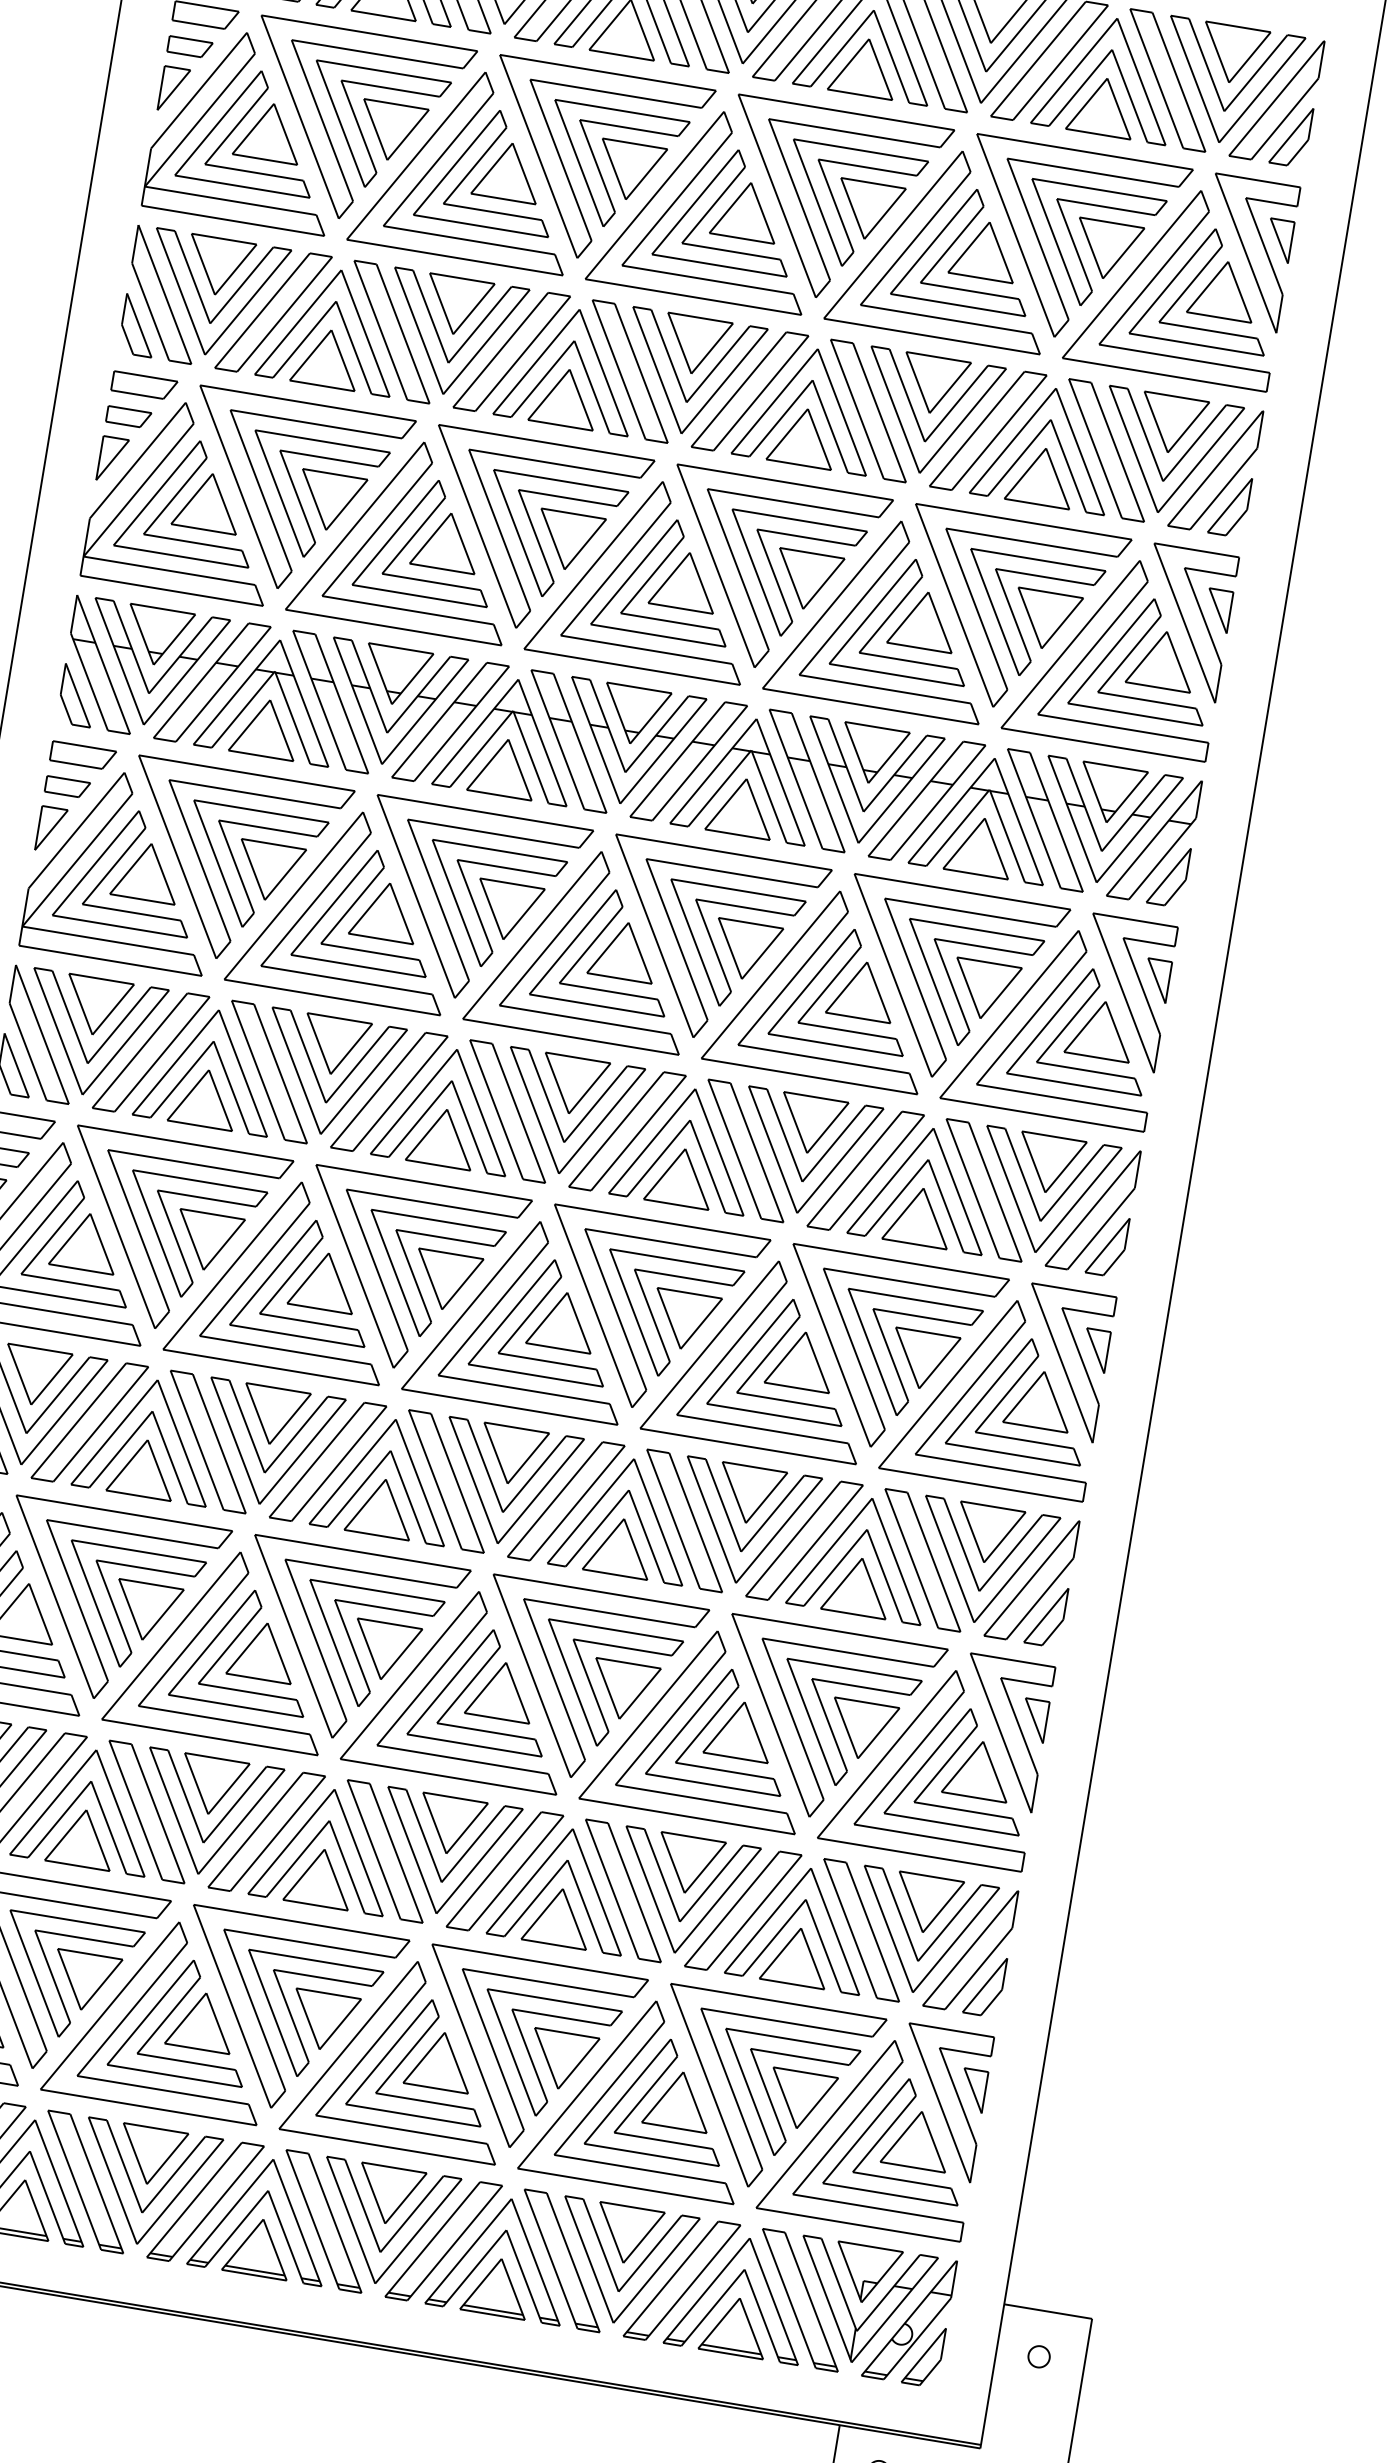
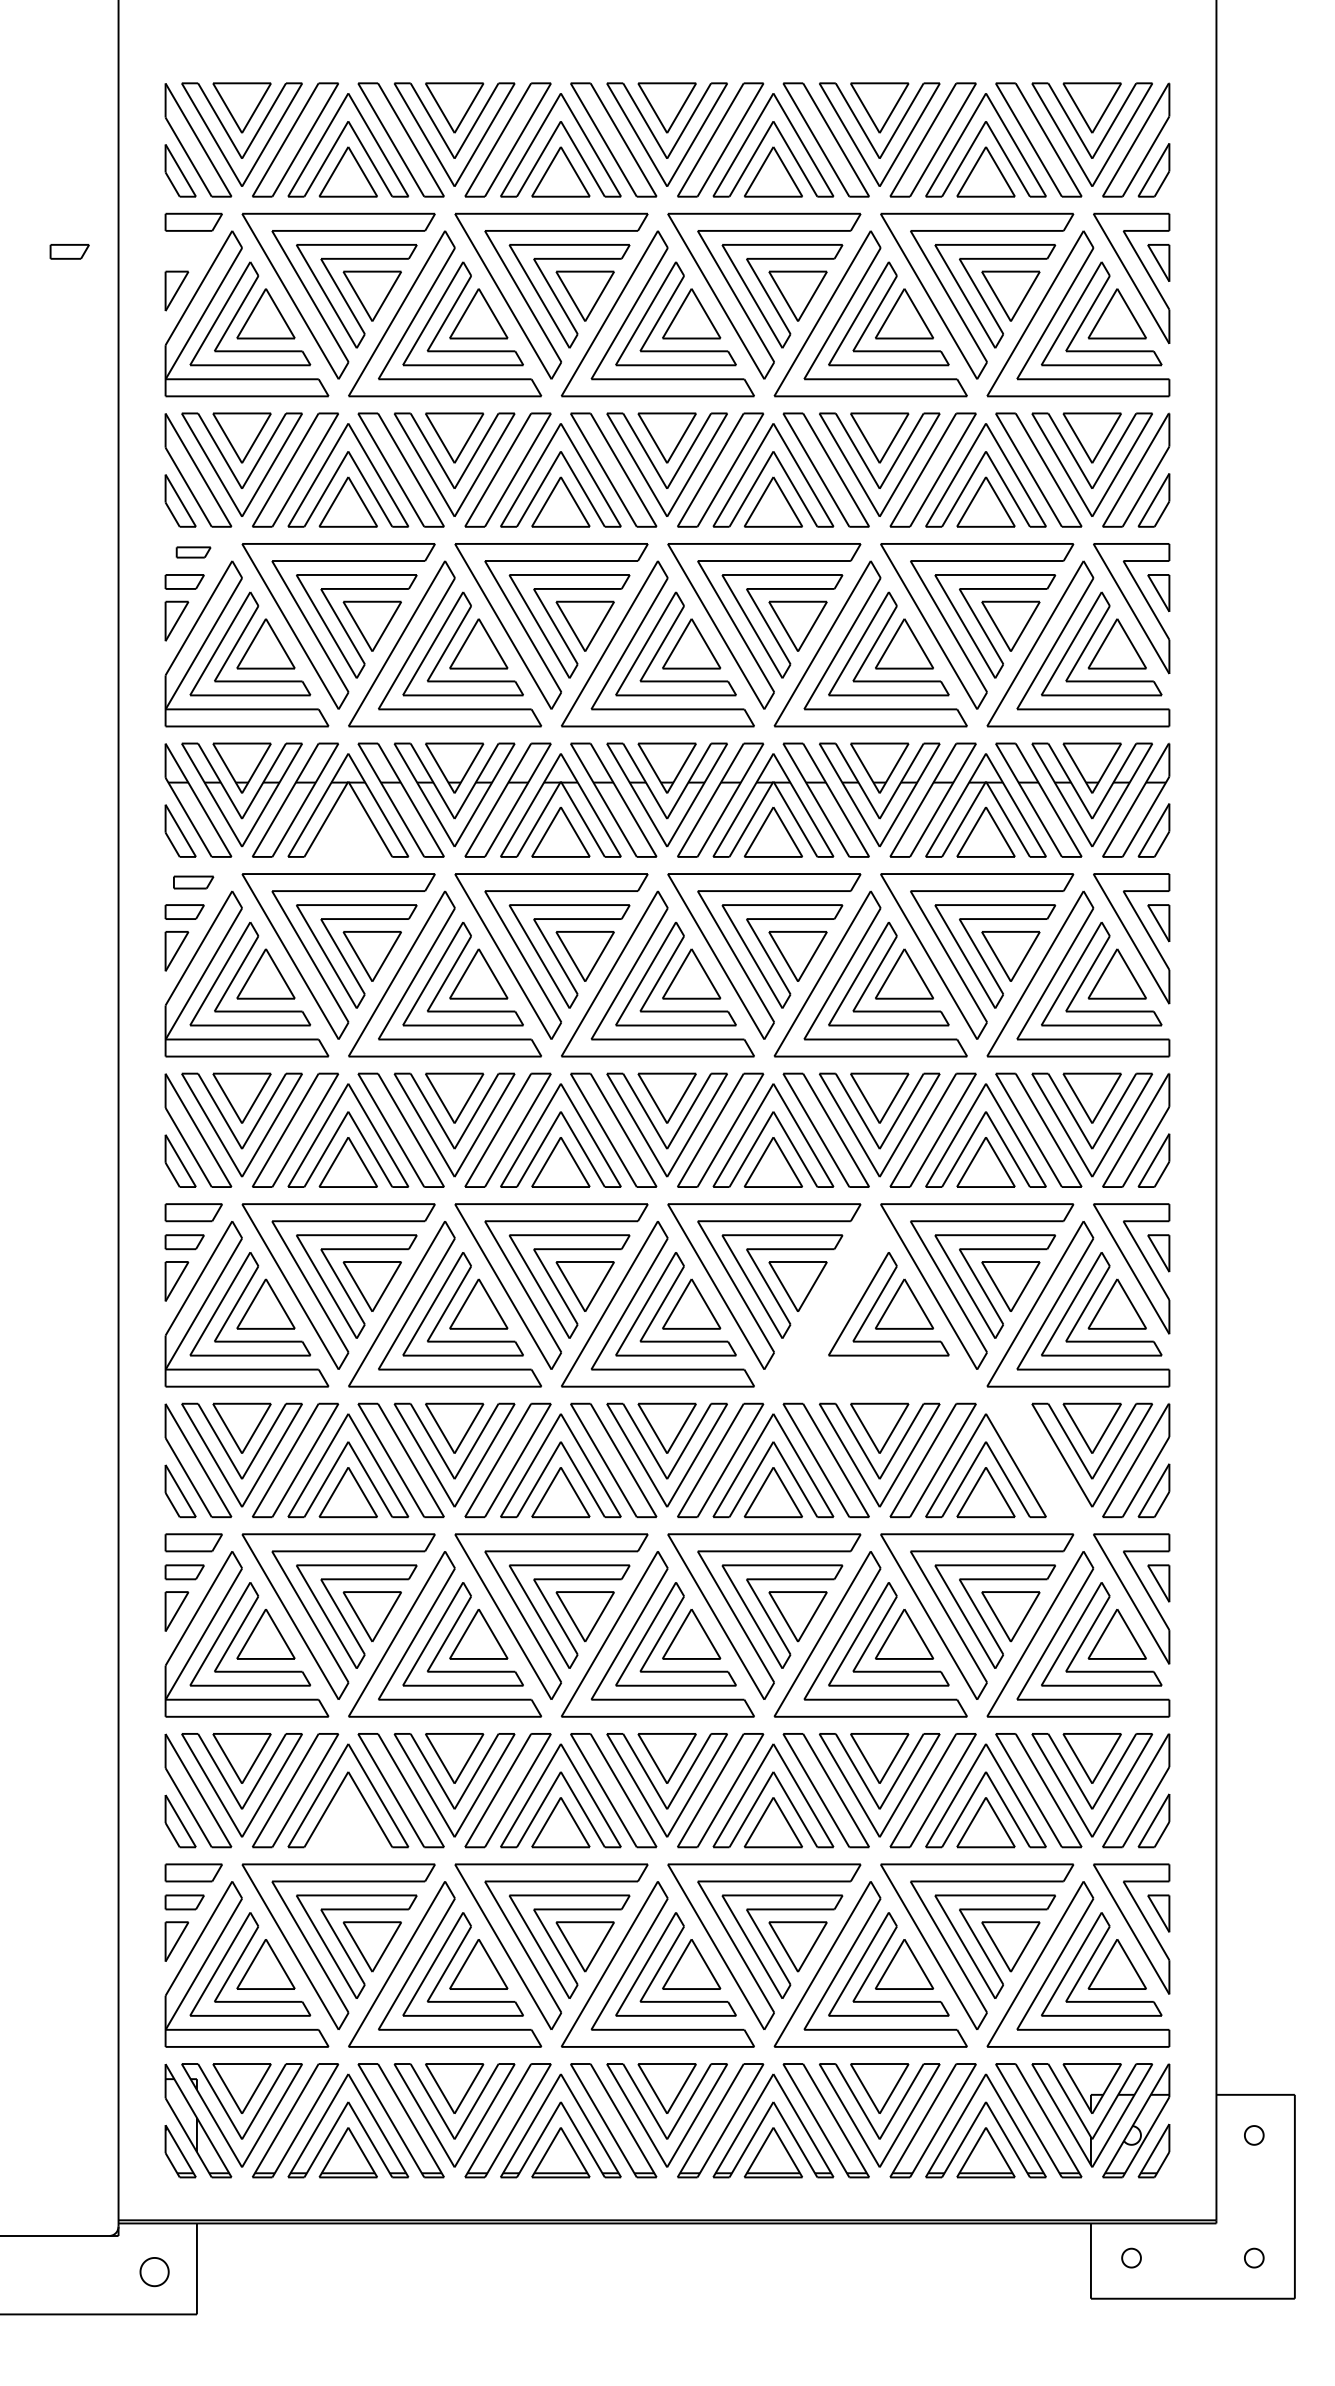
part: (189, 46) -> (69, 251), moved
part: (143, 385) -> (193, 552), size x0.6
part: (264, 728) -> (347, 832), removed
part: (82, 755) -> (193, 882), size x0.7
part: (741, 1339) -> (849, 1294), removed
part: (922, 1560) -> (1038, 1460), removed
part: (80, 1837) -> (347, 1822), removed

